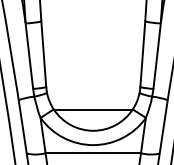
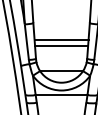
line: (93, 51) -> (61, 39), added
line: (93, 62) -> (61, 45), added

